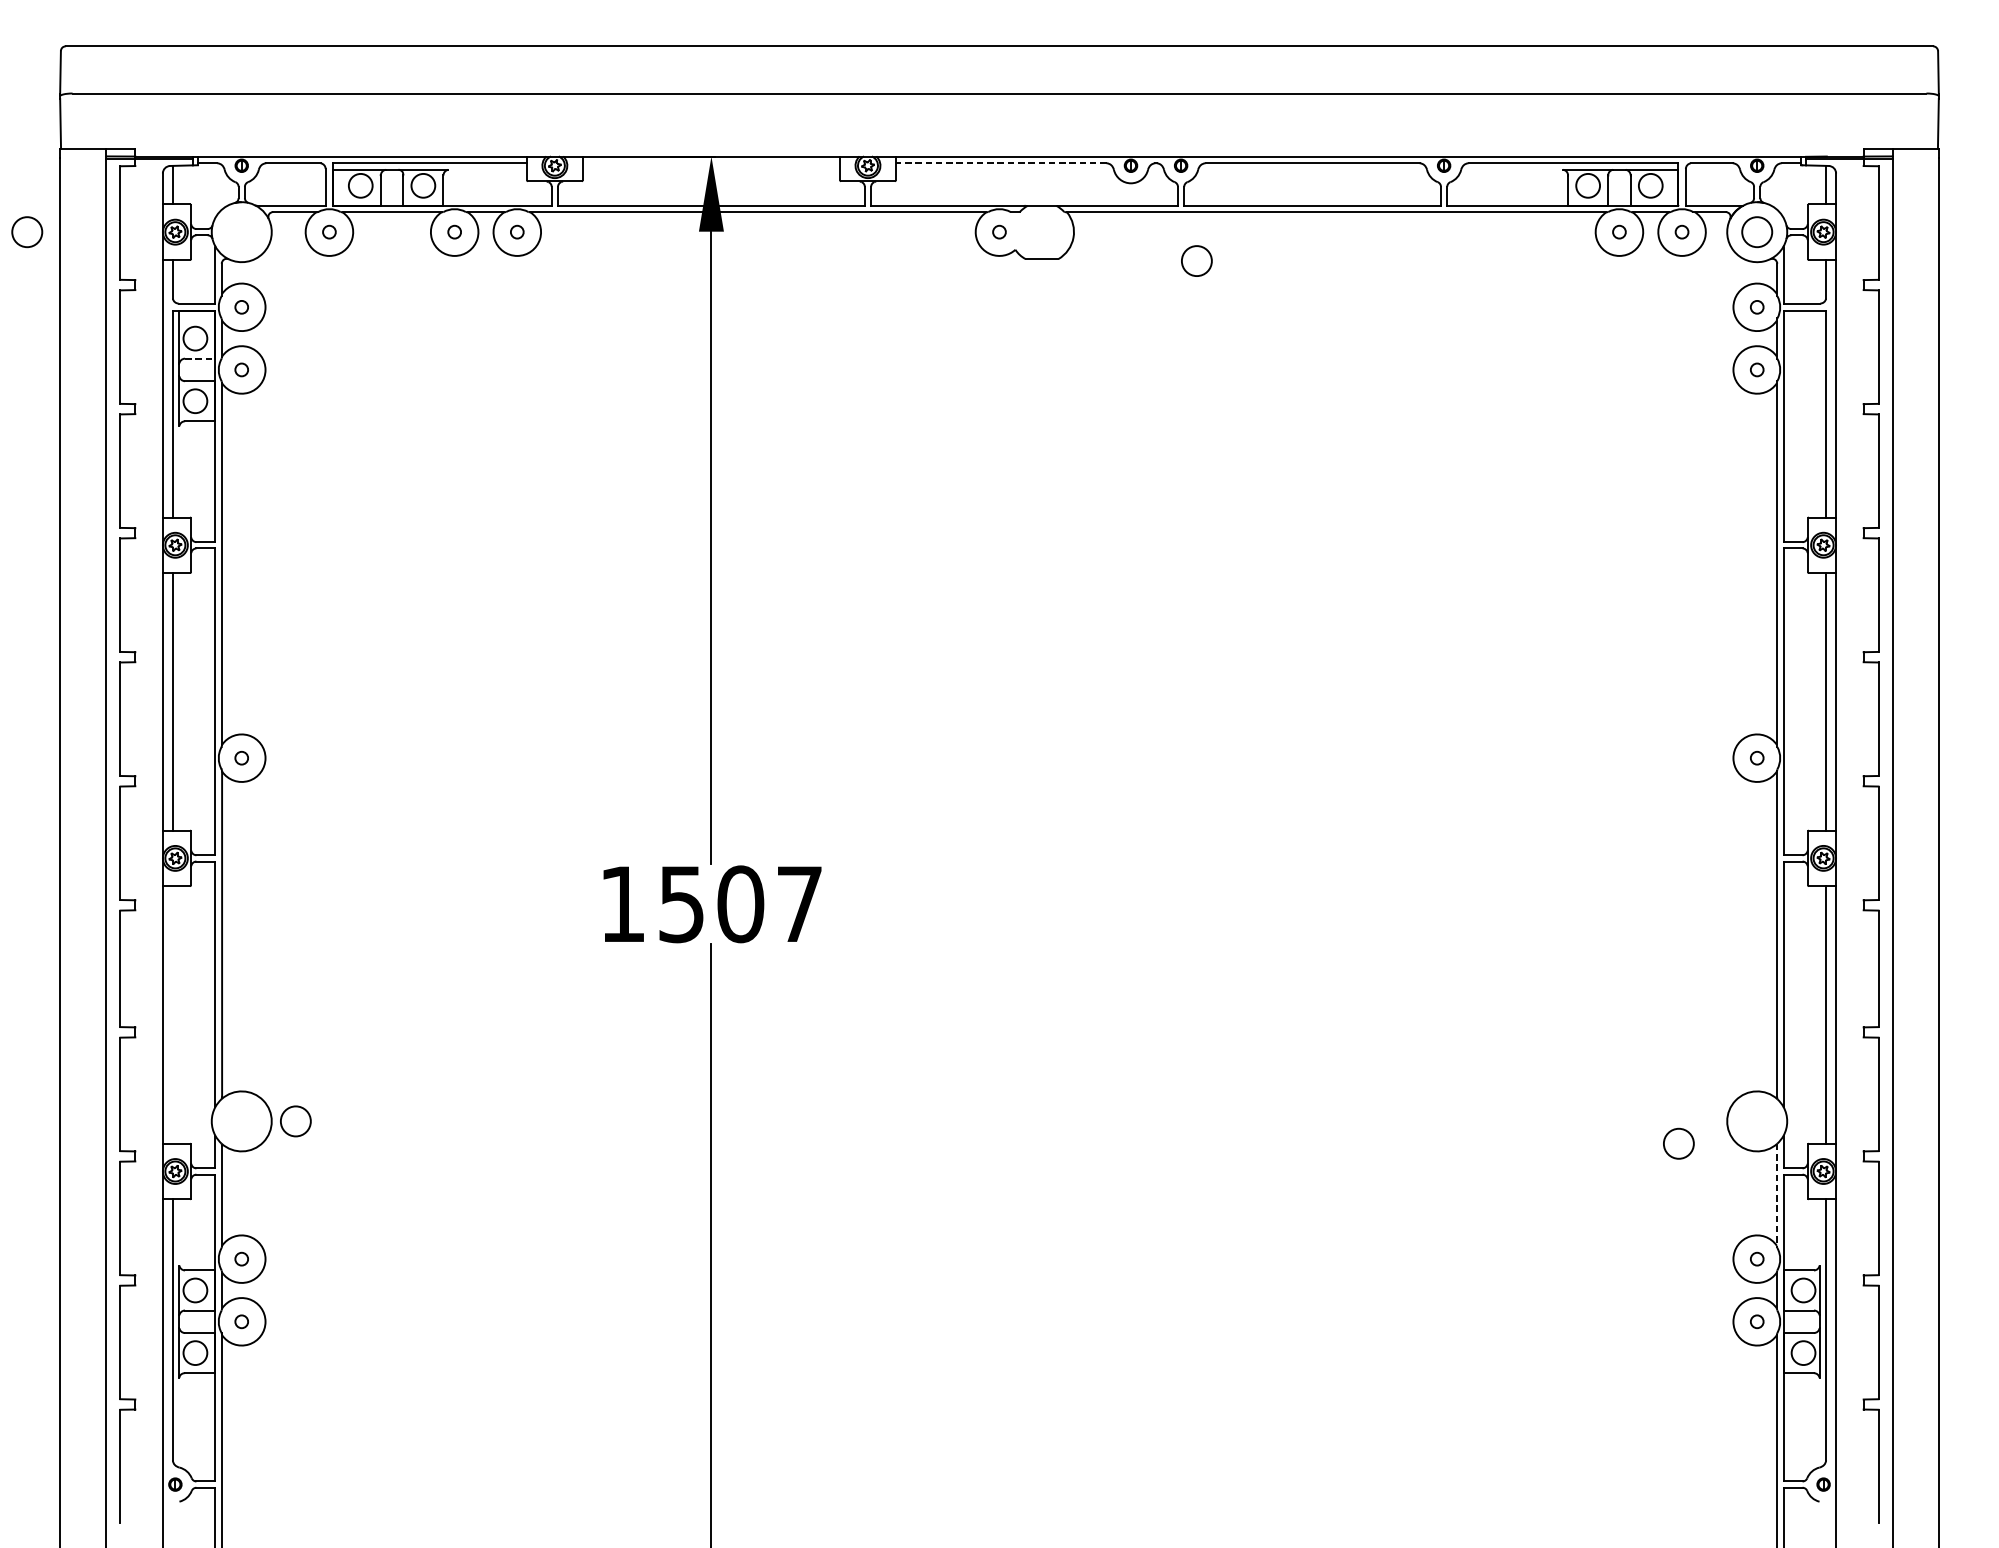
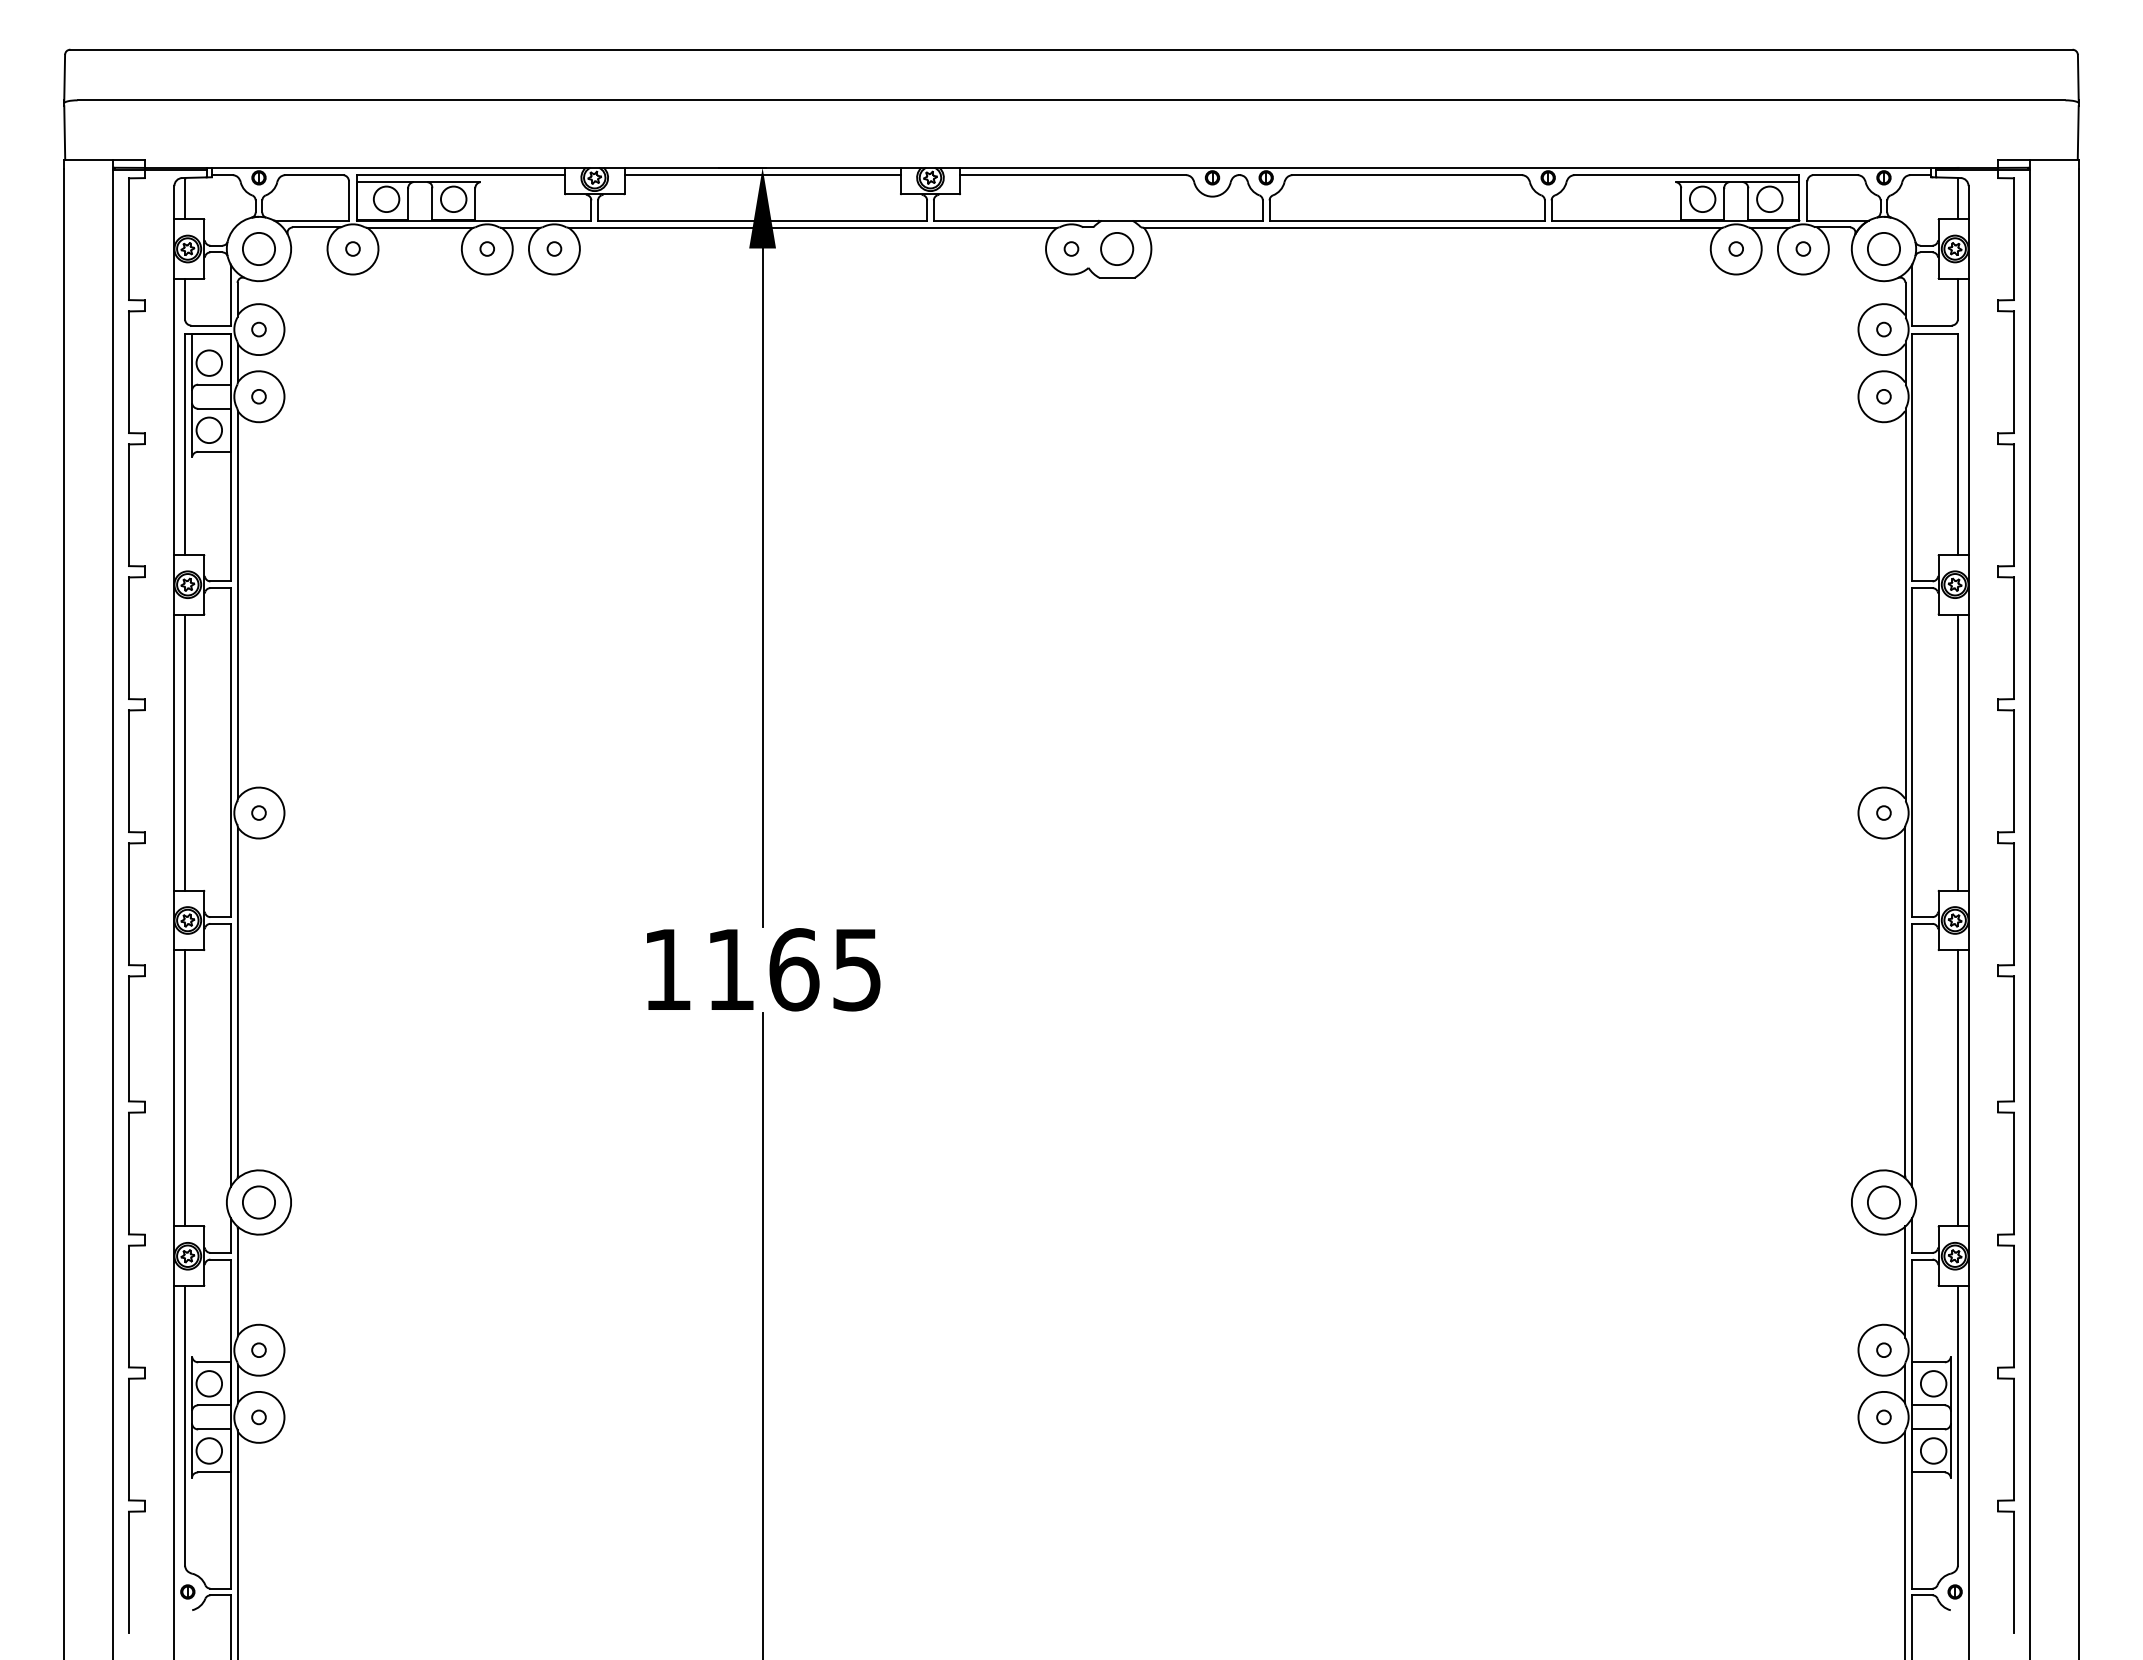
line: (711, 163) -> (762, 175), added
line: (1000, 163) -> (1072, 175), dashed -> solid
circle: (26, 231) -> (258, 248), moved
circle: (1197, 260) -> (1117, 248), moved
line: (200, 358) -> (214, 384), dashed -> solid
text: (740, 904) -> (793, 969), 1507 -> 1165
line: (173, 1015) -> (185, 1088), added
circle: (295, 1121) -> (258, 1202), moved
circle: (1678, 1143) -> (1883, 1202), moved
line: (1777, 1196) -> (1905, 1282), dashed -> solid

